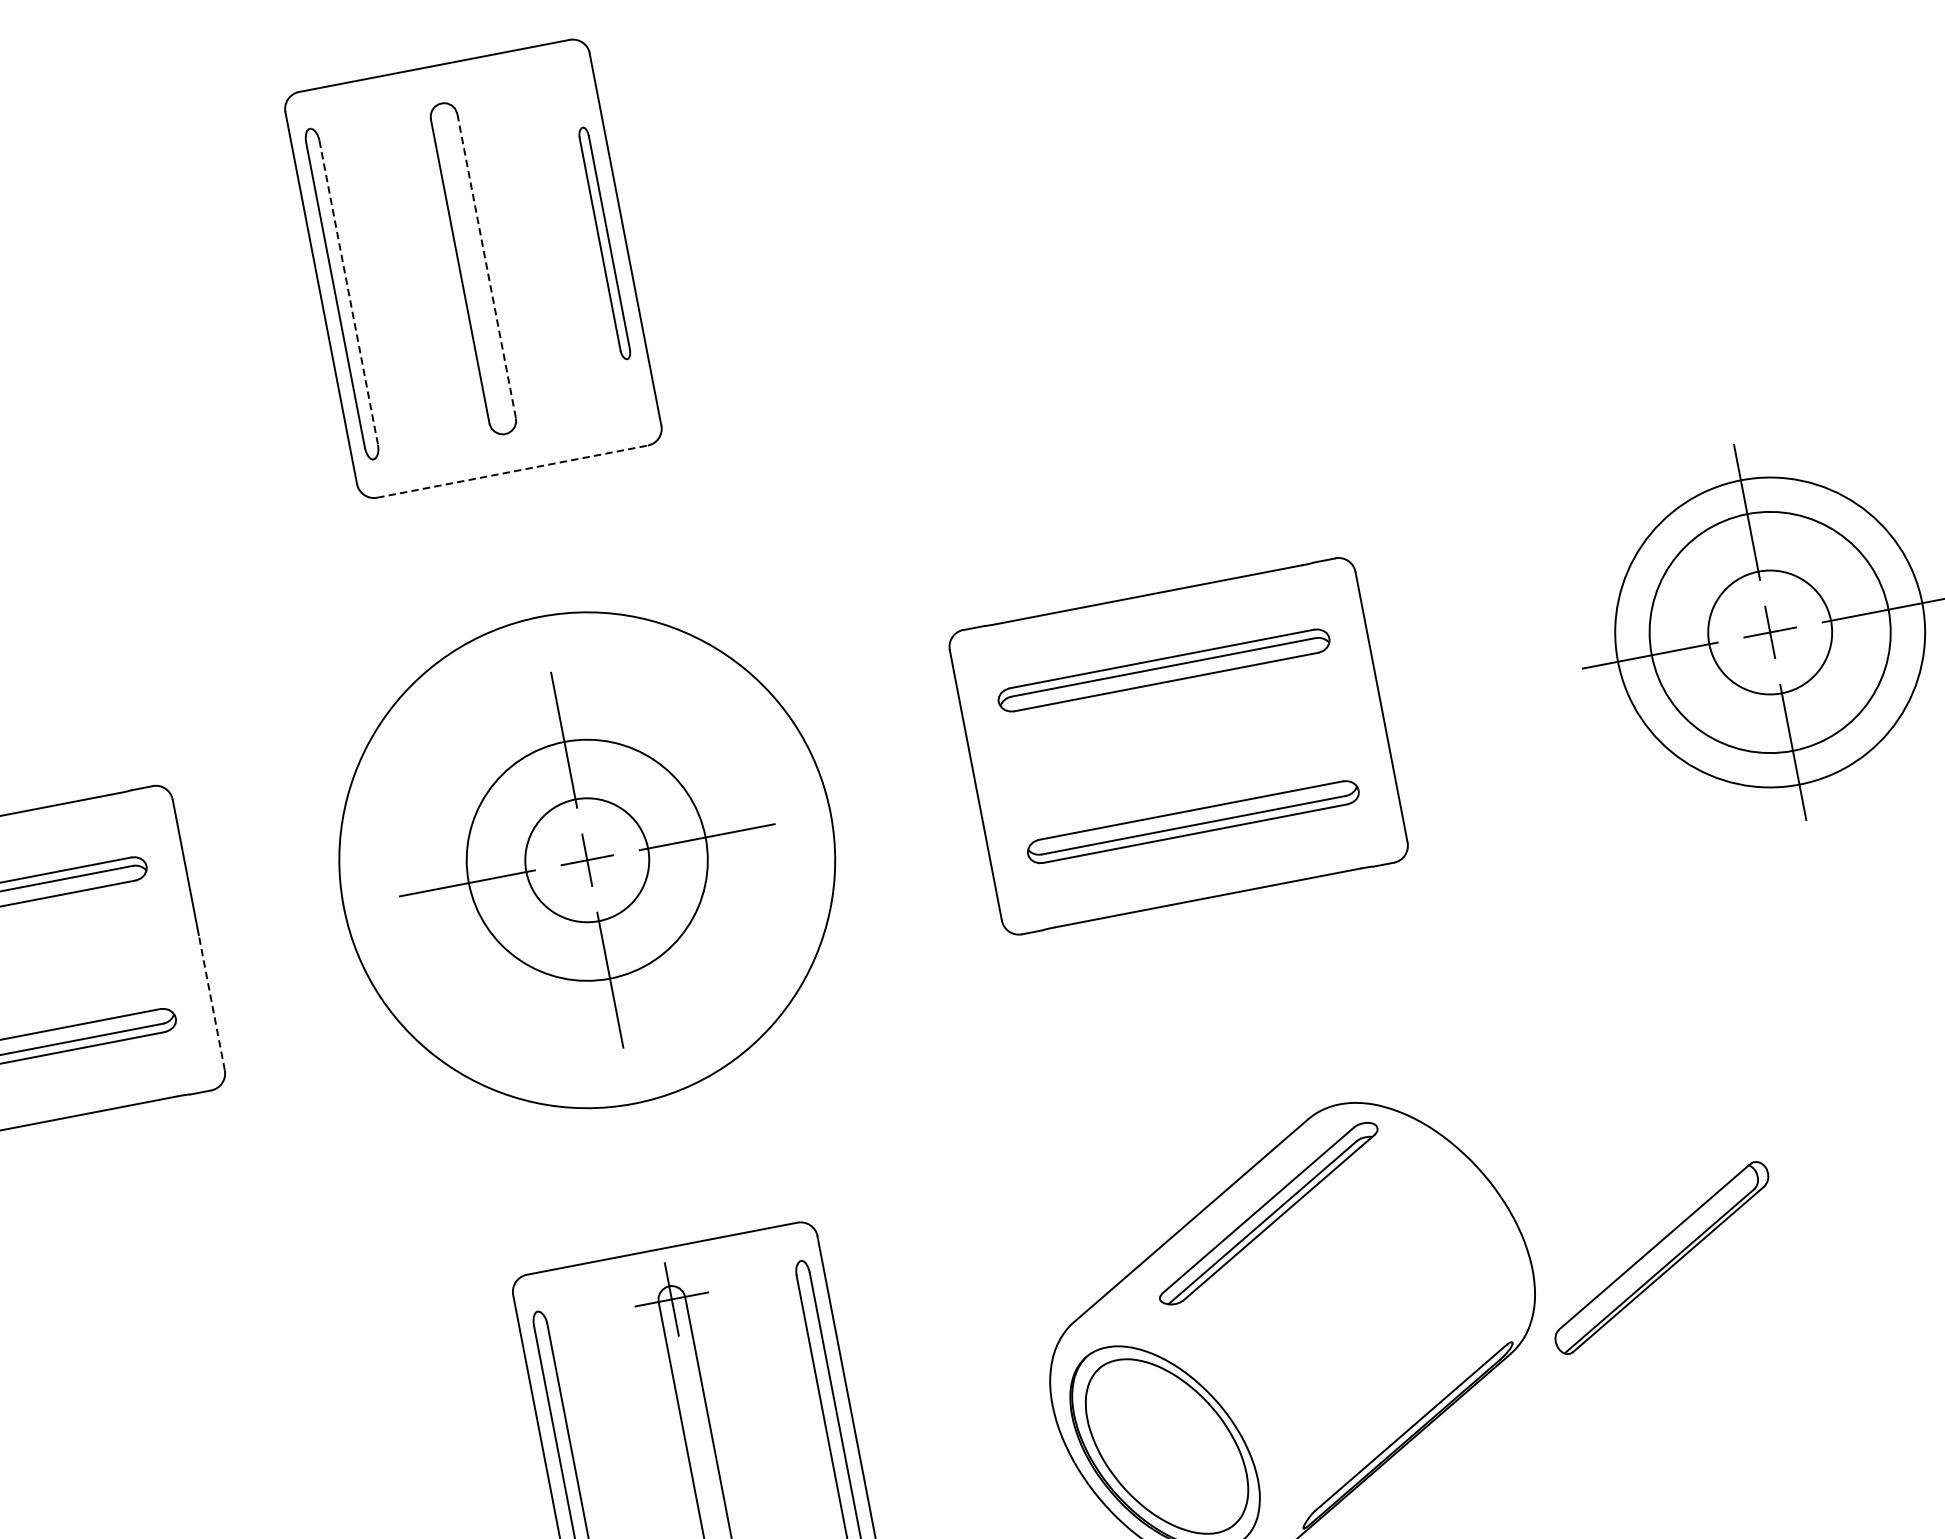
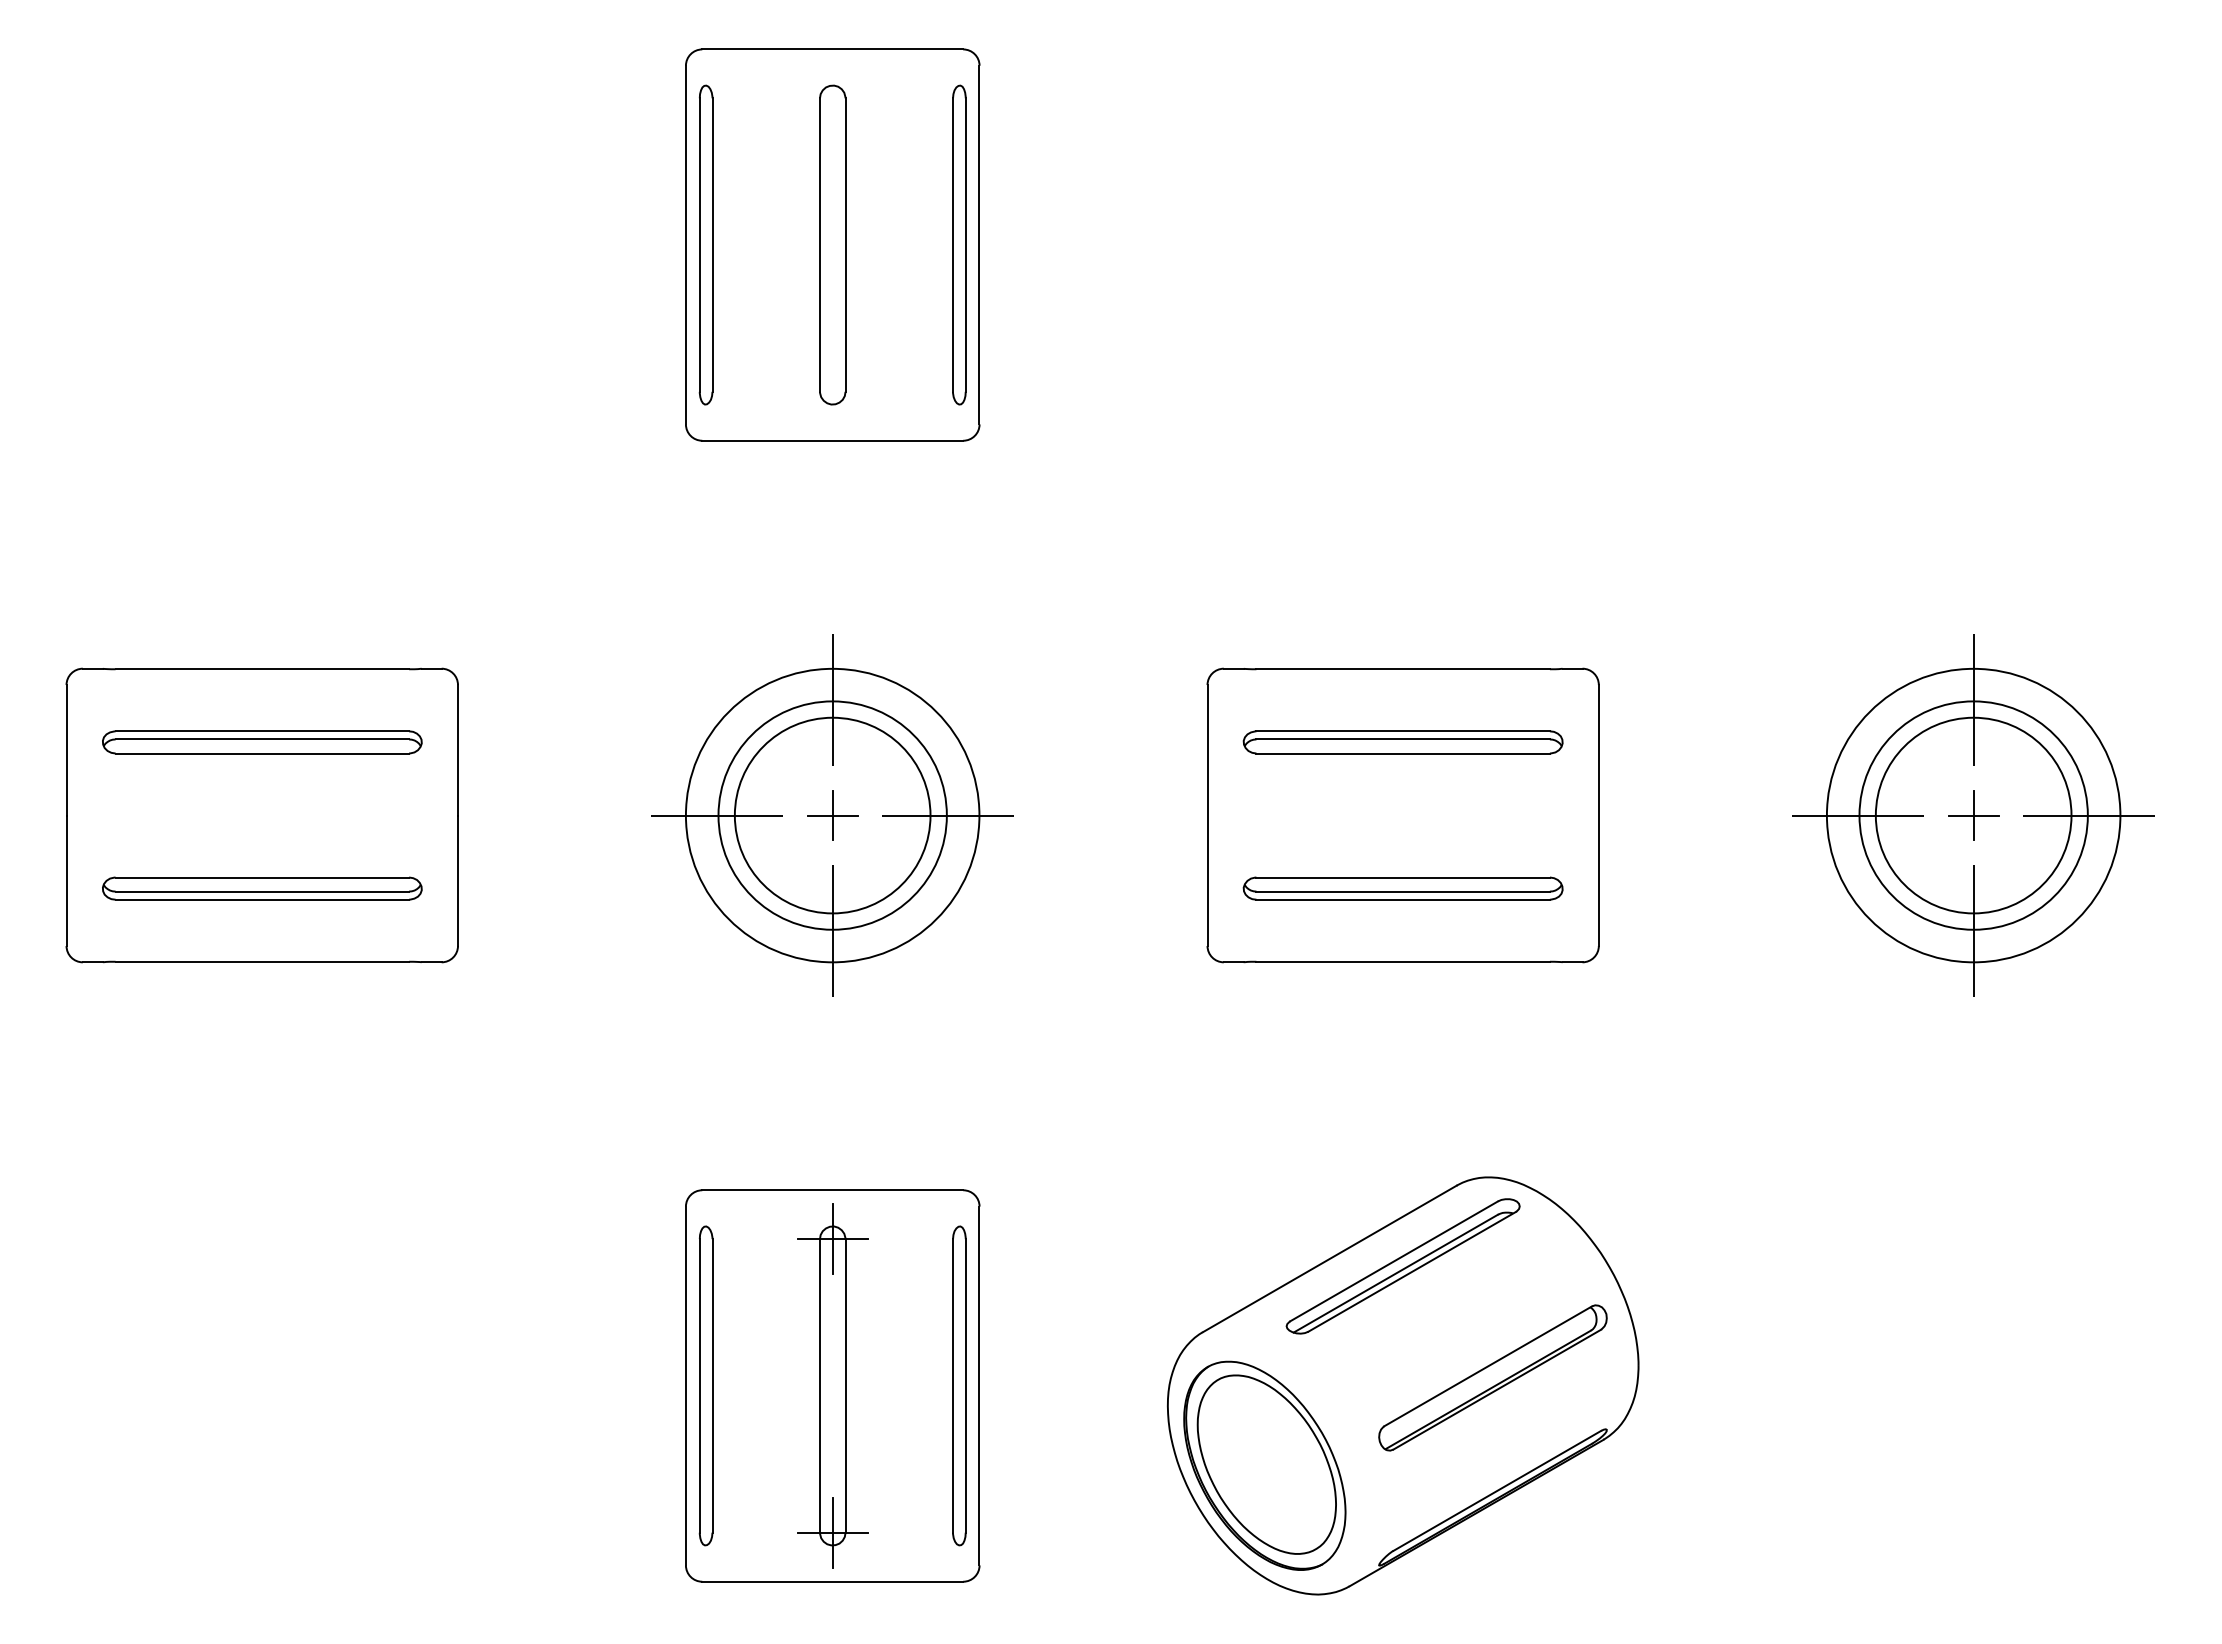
part: (604, 242) -> (959, 244), size x1.43
line: (486, 266) -> (845, 245), dashed -> solid
line: (348, 293) -> (712, 245), dashed -> solid
line: (513, 471) -> (833, 440), dashed -> solid
circle: (1769, 632) -> (1973, 815), size x1.67
circle: (587, 860) -> (832, 815), size x0.62
circle: (587, 860) -> (832, 815), size x1.67
line: (212, 1002) -> (458, 880), dashed -> solid
part: (1661, 1257) -> (1492, 1377), moved

